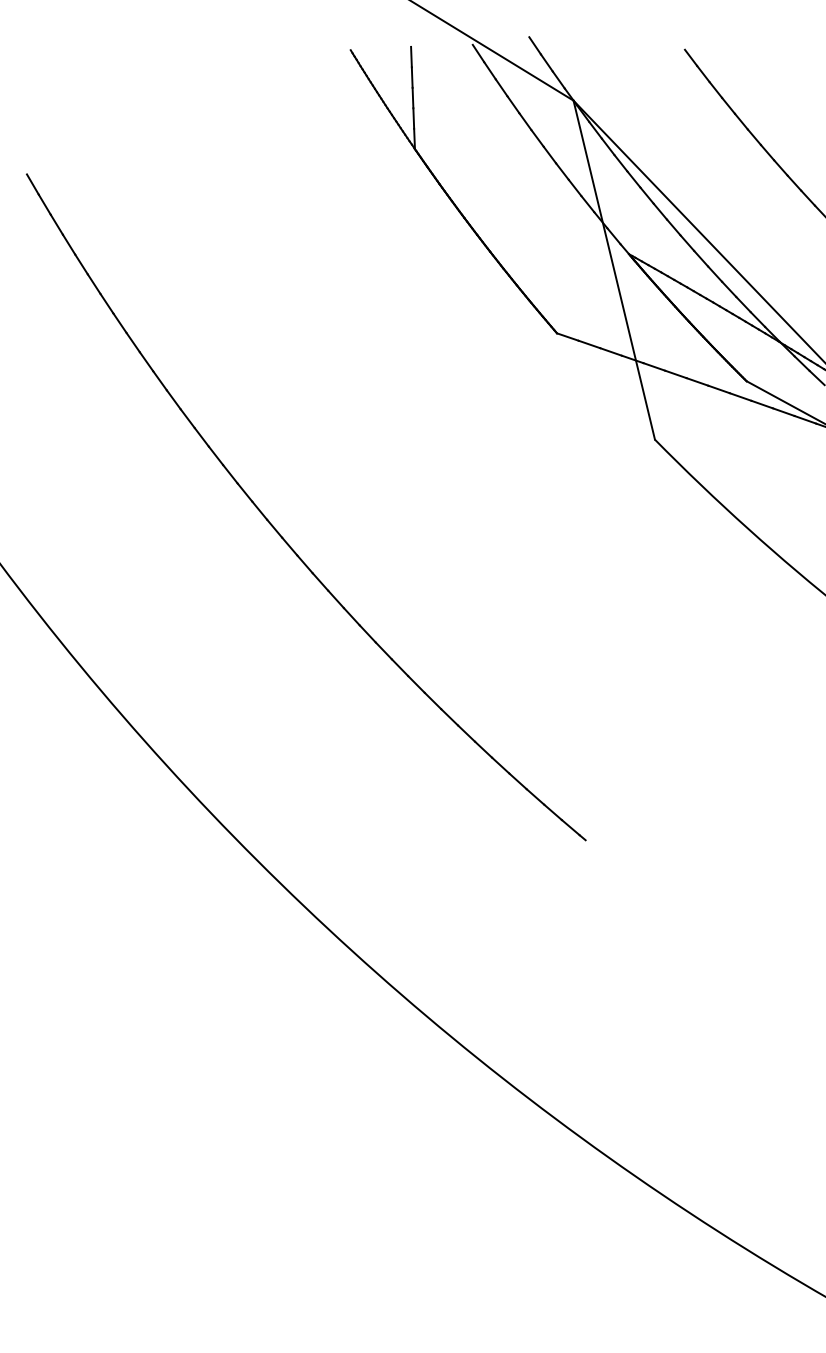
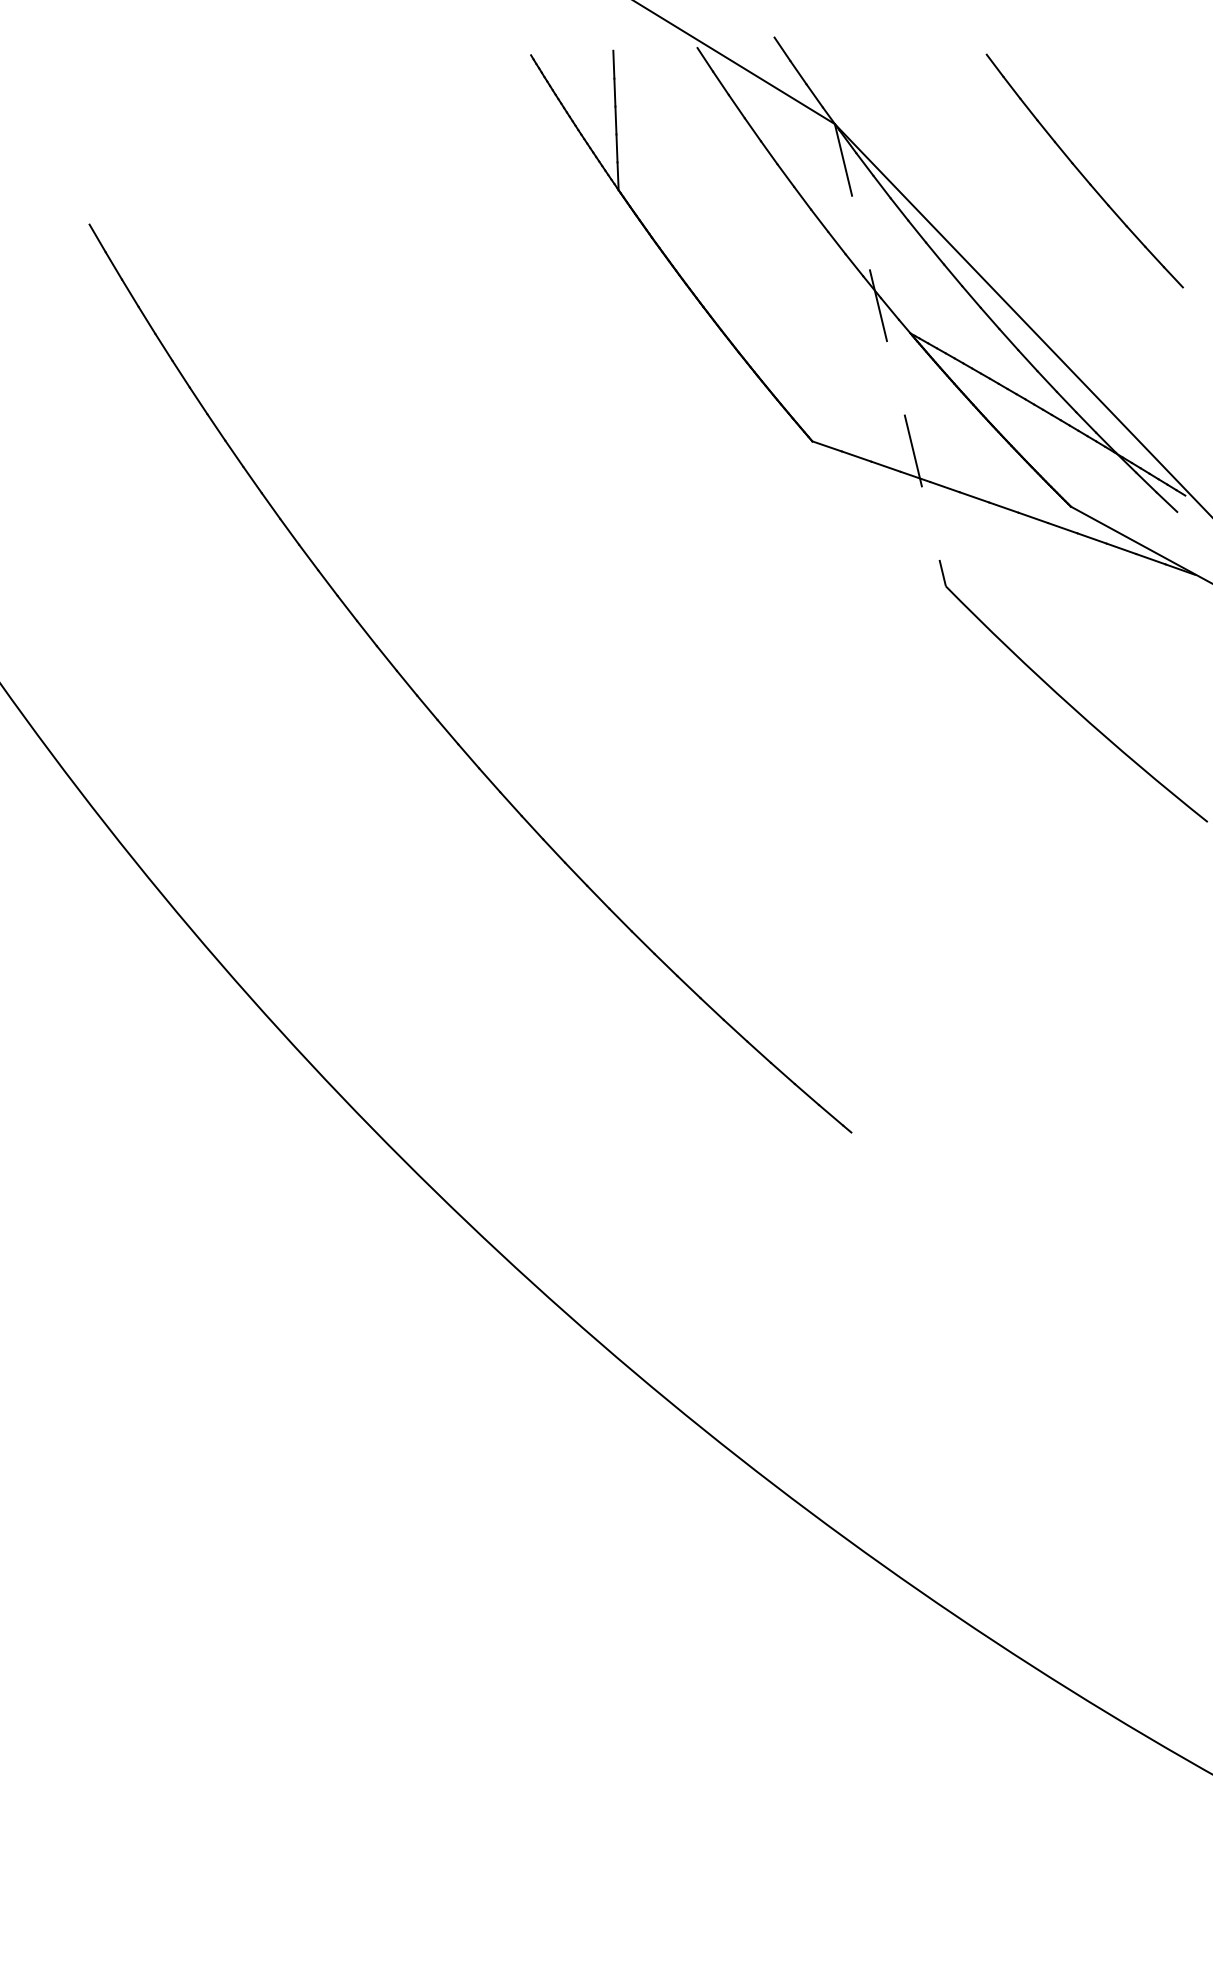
line: (614, 270) -> (890, 355), solid -> dashed

